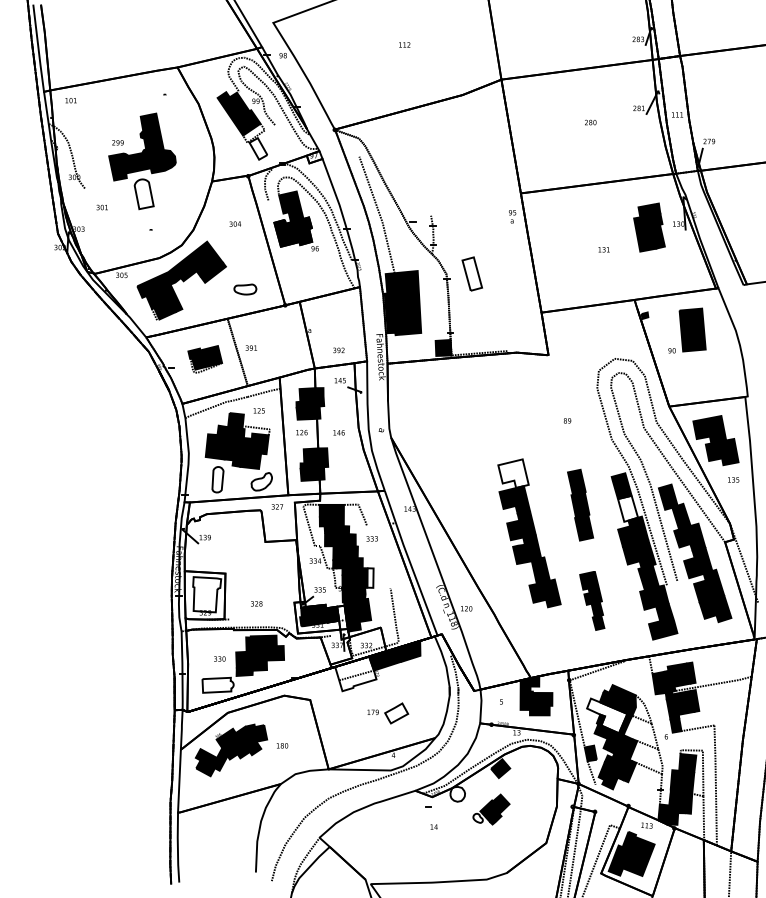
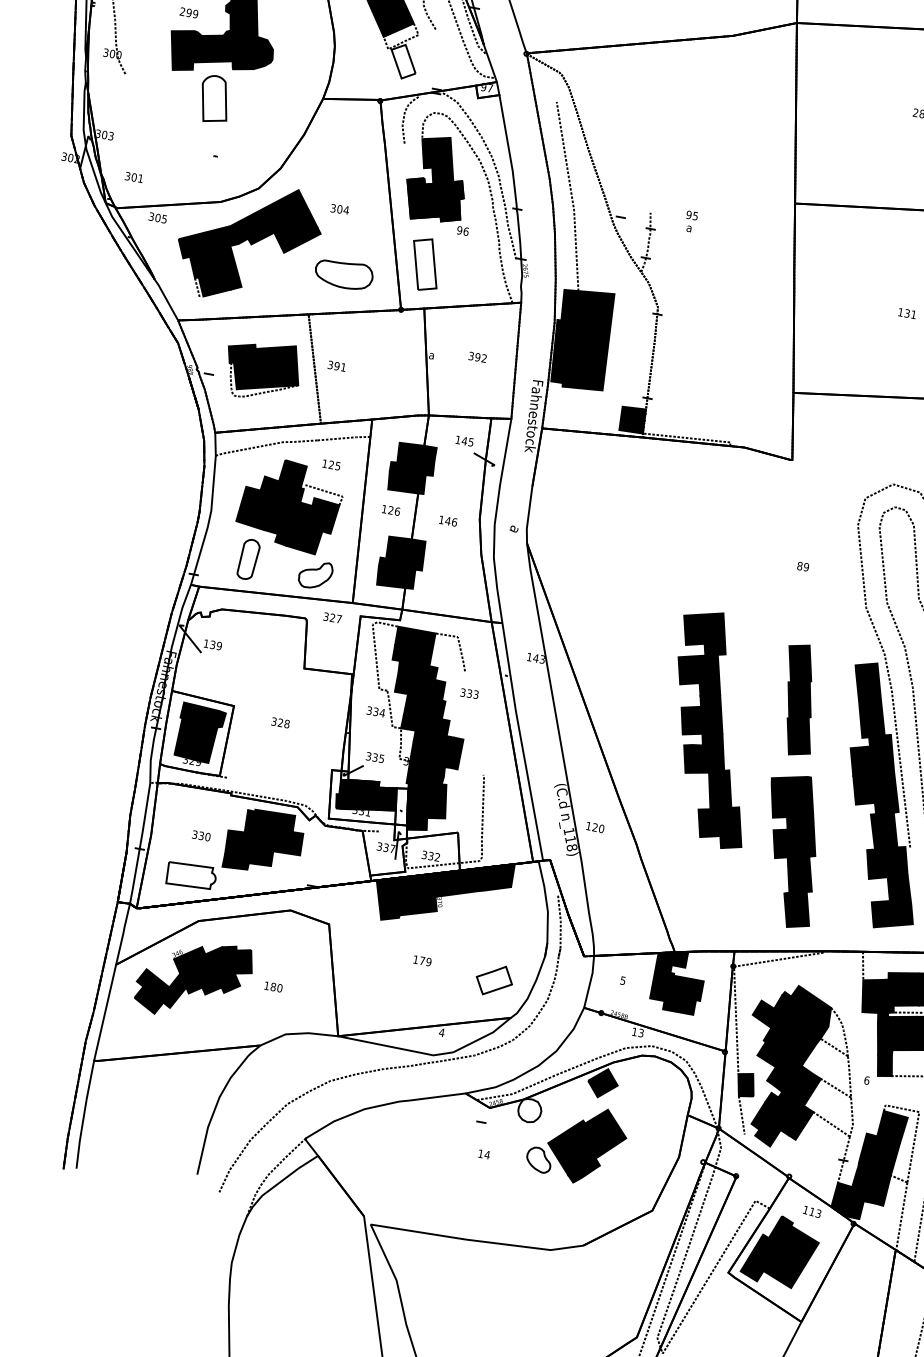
text: (101, 207) -> (133, 177), moved
text: (512, 216) -> (691, 221), moved
text: (234, 223) -> (338, 208), moved
part: (471, 273) -> (424, 263), moved
part: (245, 289) -> (344, 274), size x1.67
text: (338, 350) -> (477, 357), moved
part: (205, 359) -> (263, 370), size x1.43
fill: (513, 473) -> (705, 632), added
fill: (628, 508) -> (872, 718), added
fill: (370, 577) -> (456, 752), added
fill: (207, 594) -> (200, 733), added
part: (592, 600) -> (791, 850), size x1.67
text: (256, 603) -> (280, 722), moved
fill: (355, 673) -> (406, 896), added
part: (396, 713) -> (494, 980), moved
fill: (607, 715) -> (782, 1031), added
part: (491, 809) -> (577, 1143), size x1.67

